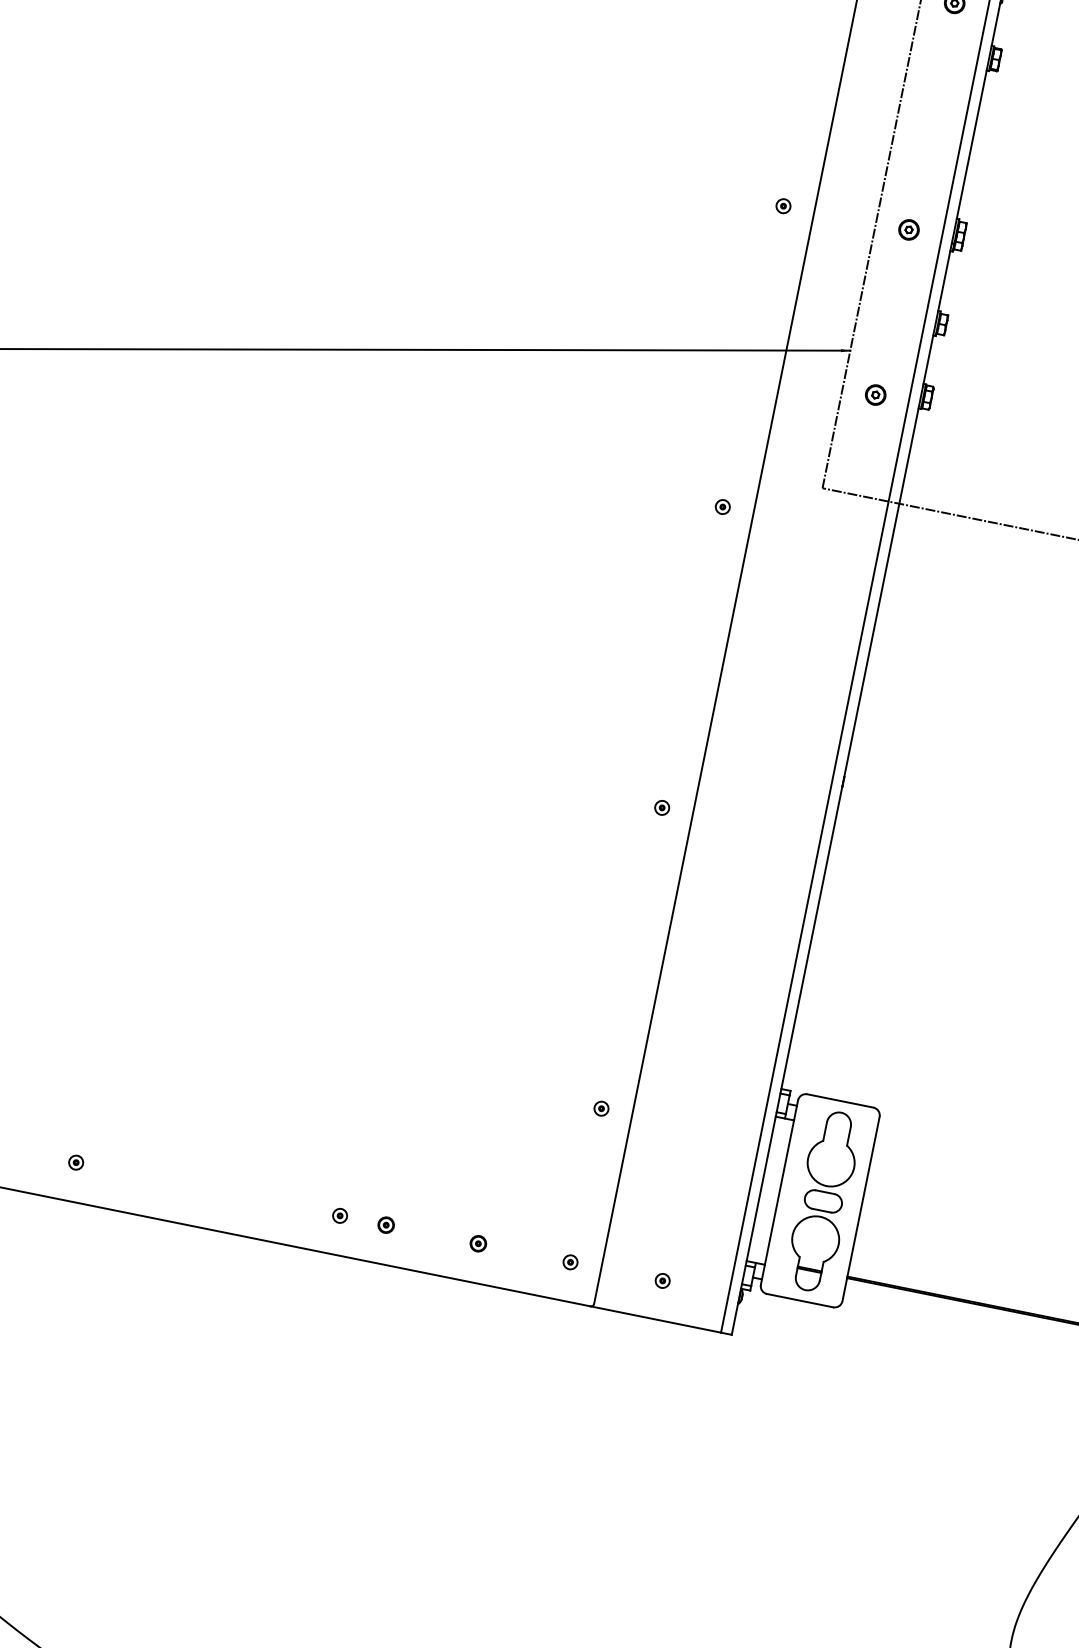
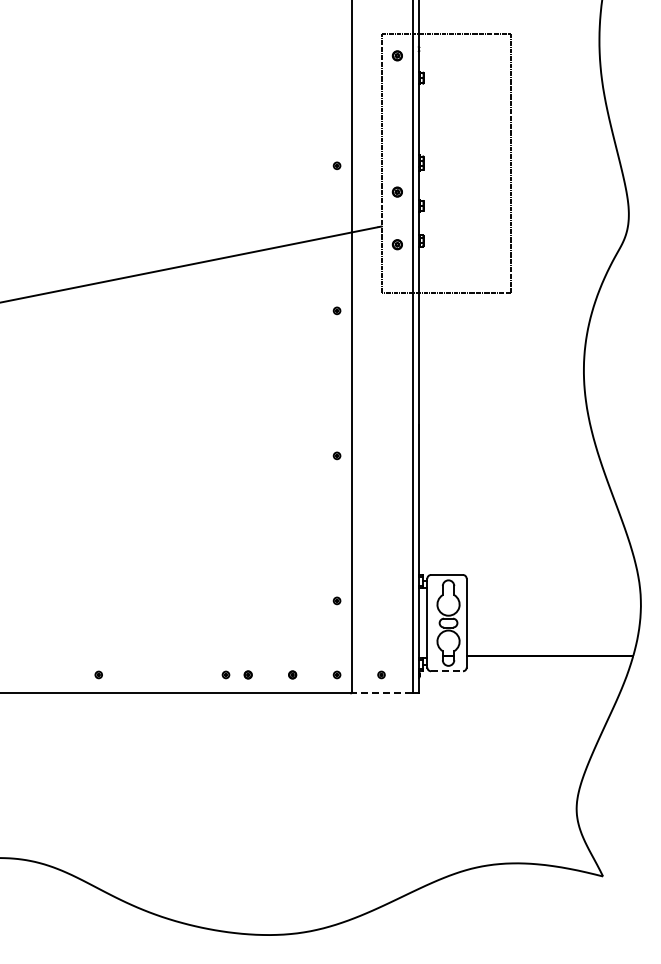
part: (907, 228) -> (396, 191), moved
line: (801, 1301) -> (447, 671), solid -> dashed
line: (656, 1319) -> (382, 693), solid -> dashed

